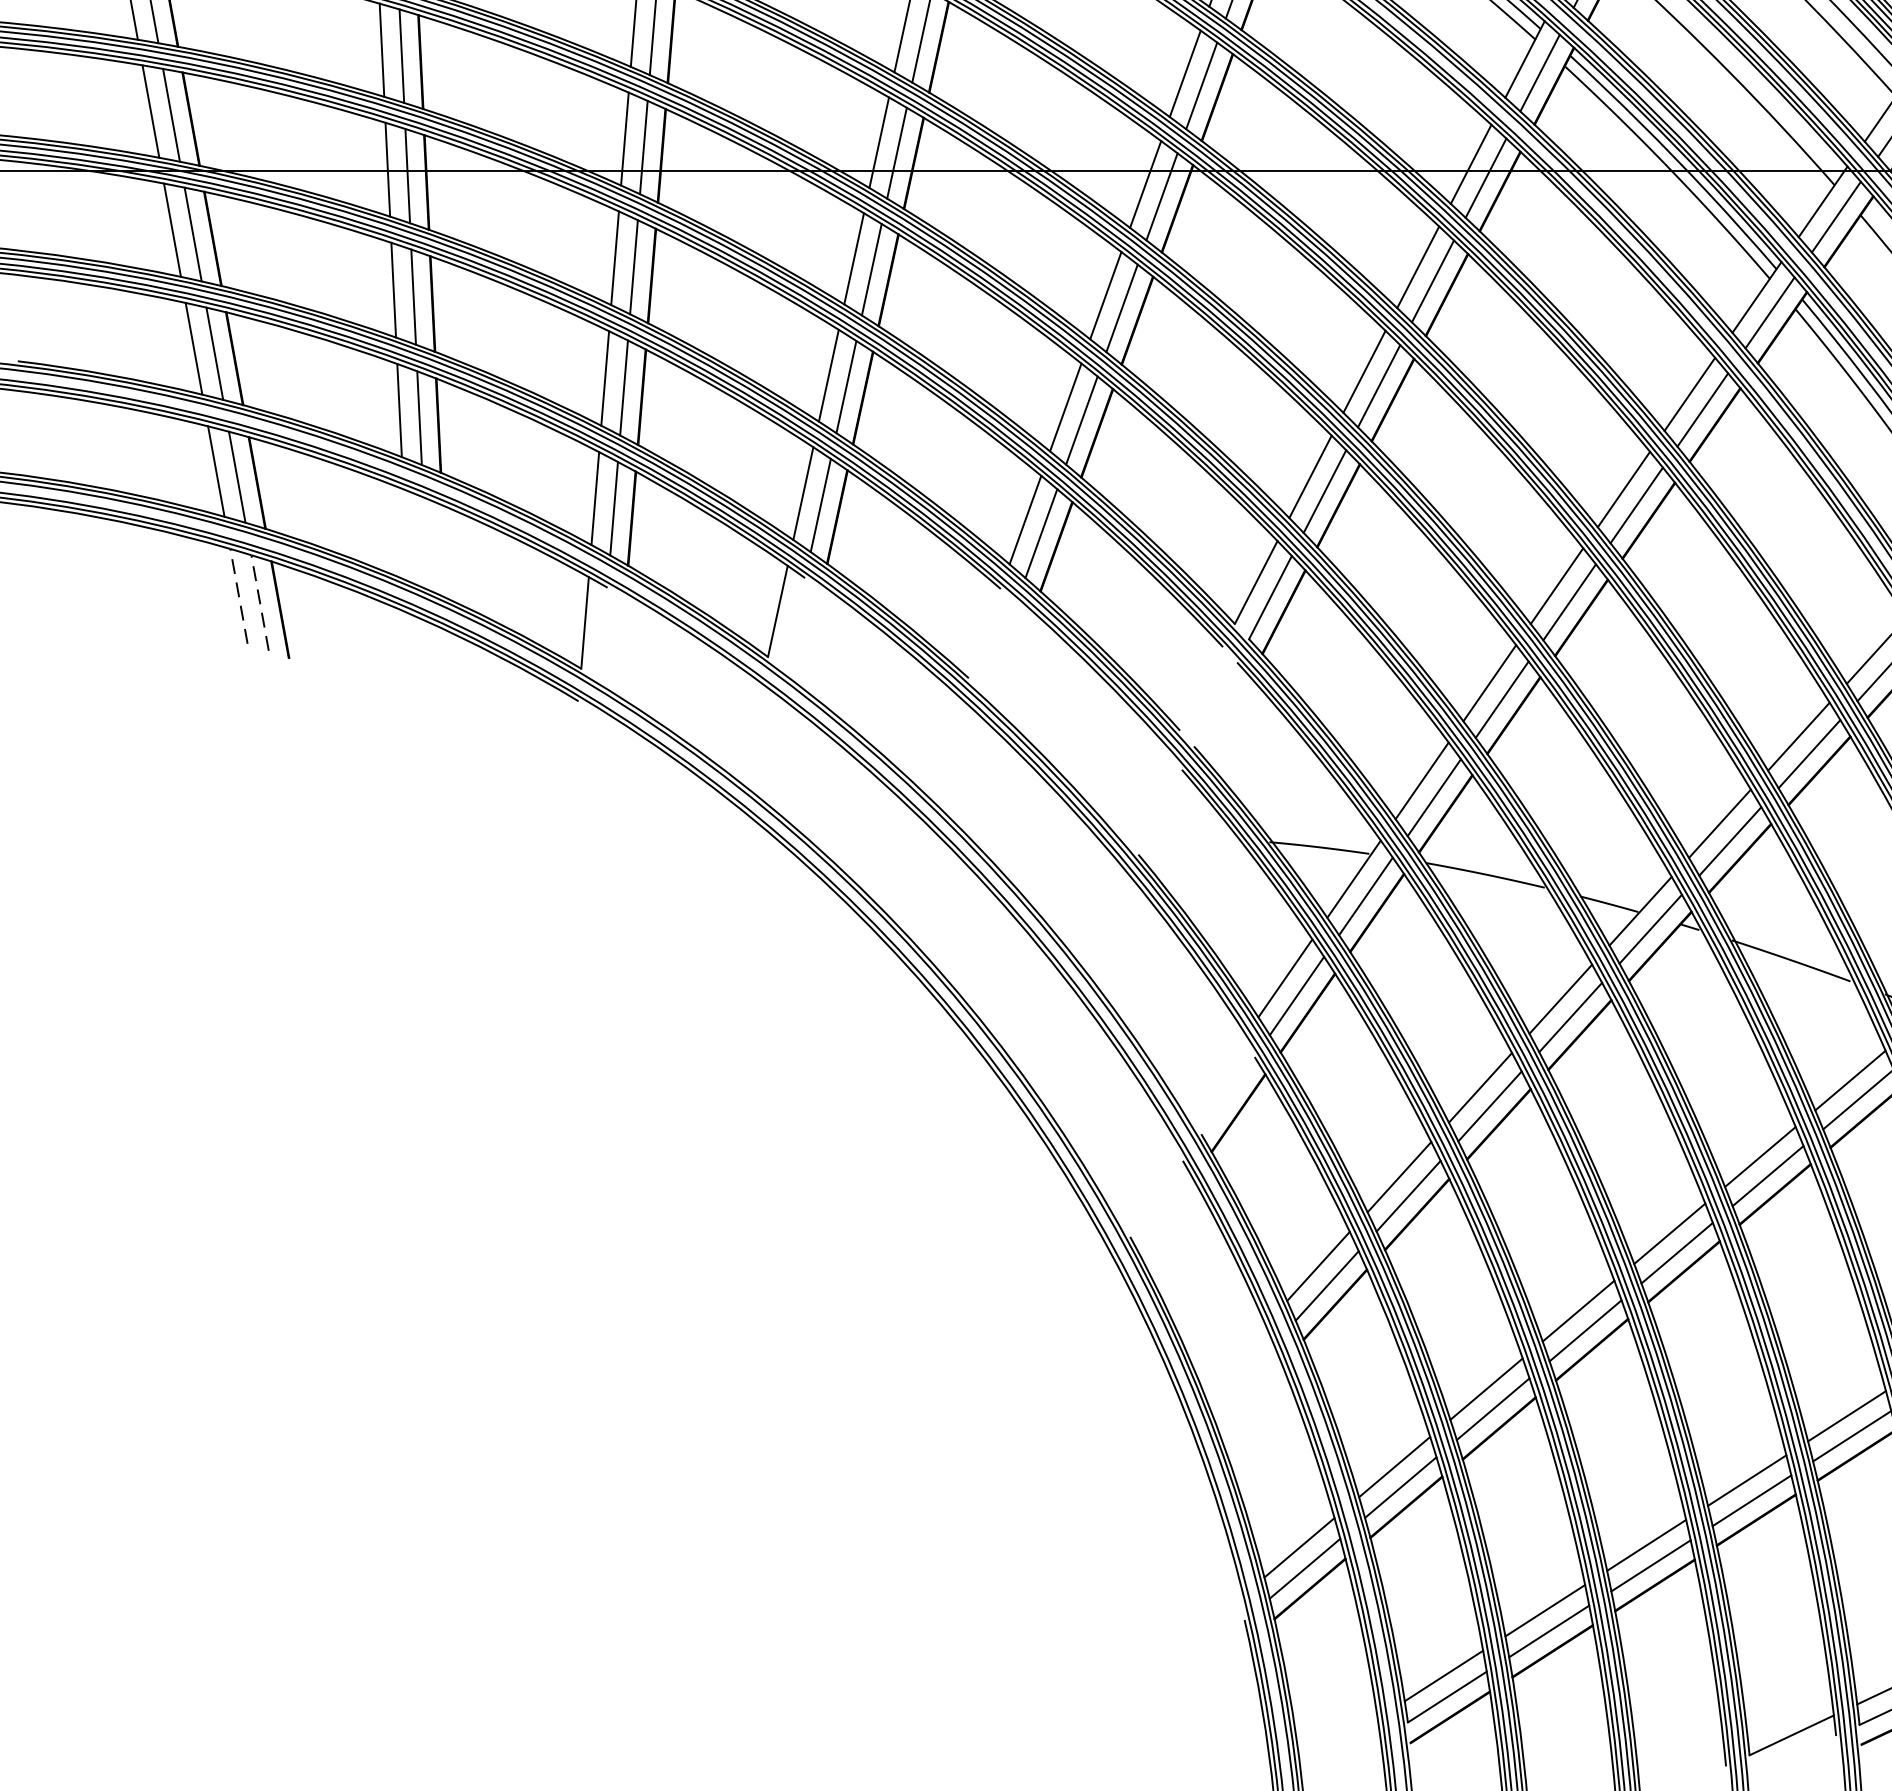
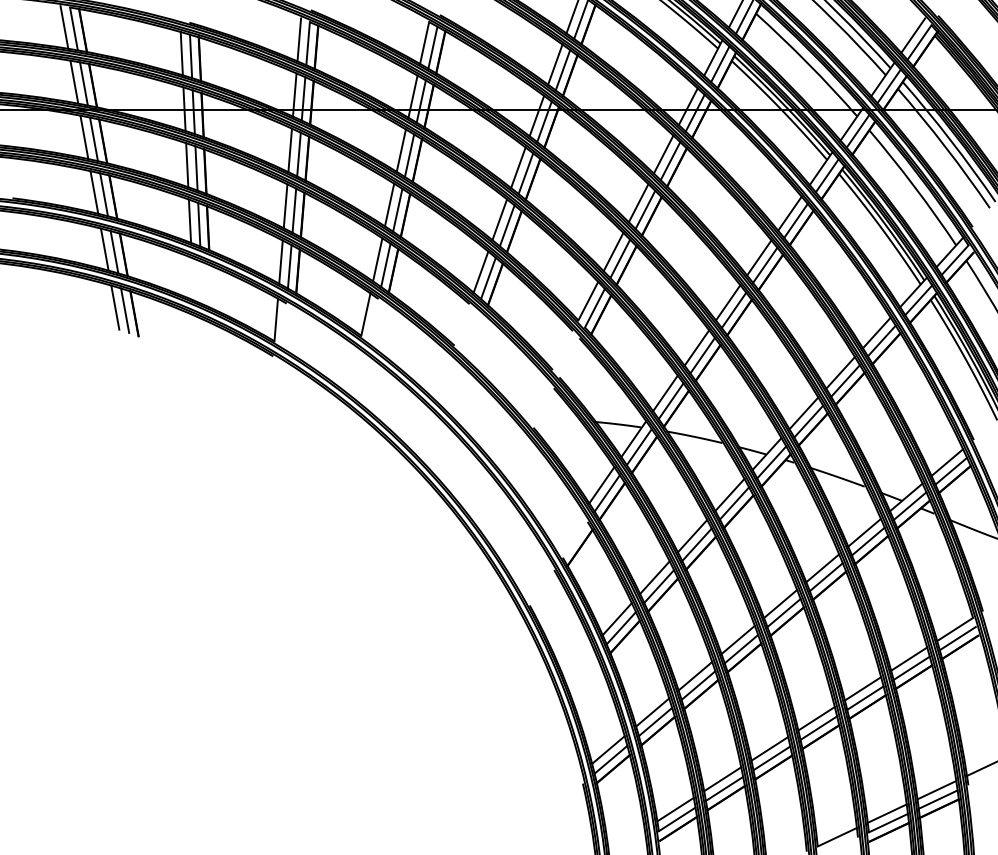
line: (239, 596) -> (115, 307), dashed -> solid
line: (260, 602) -> (125, 310), dashed -> solid

